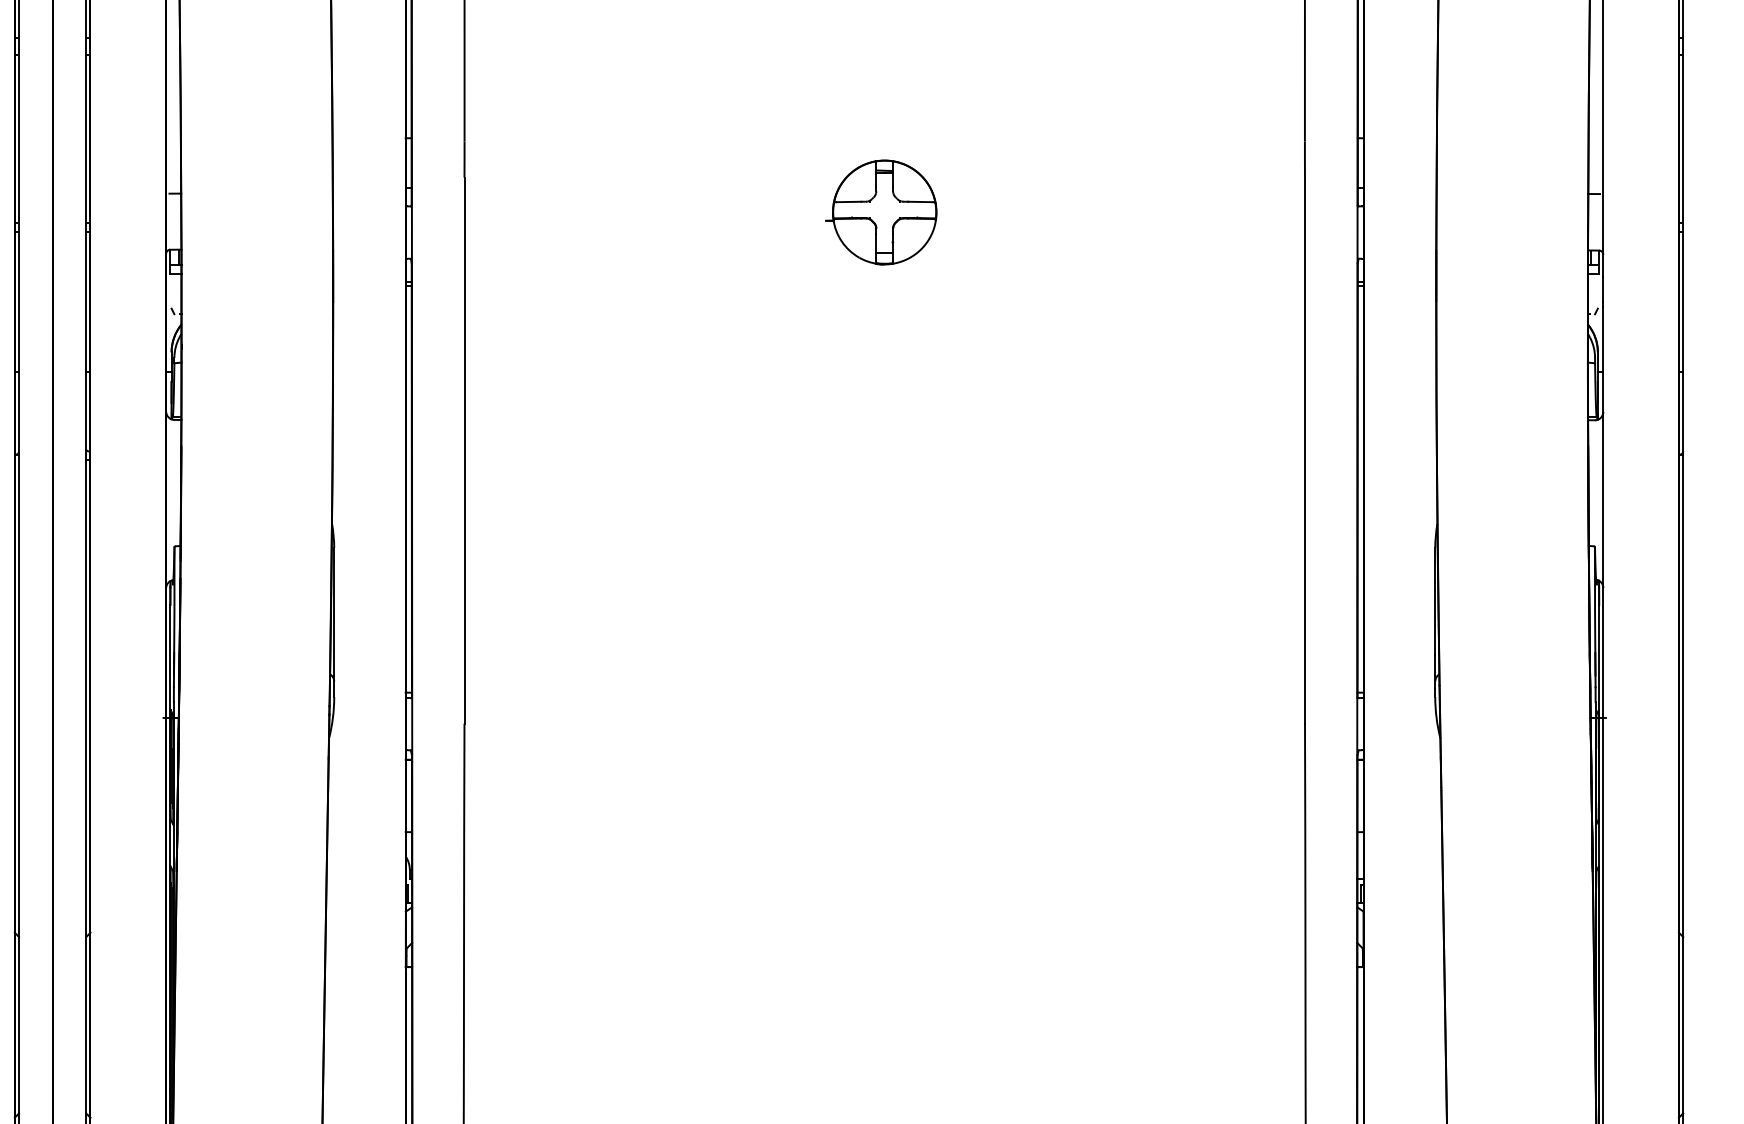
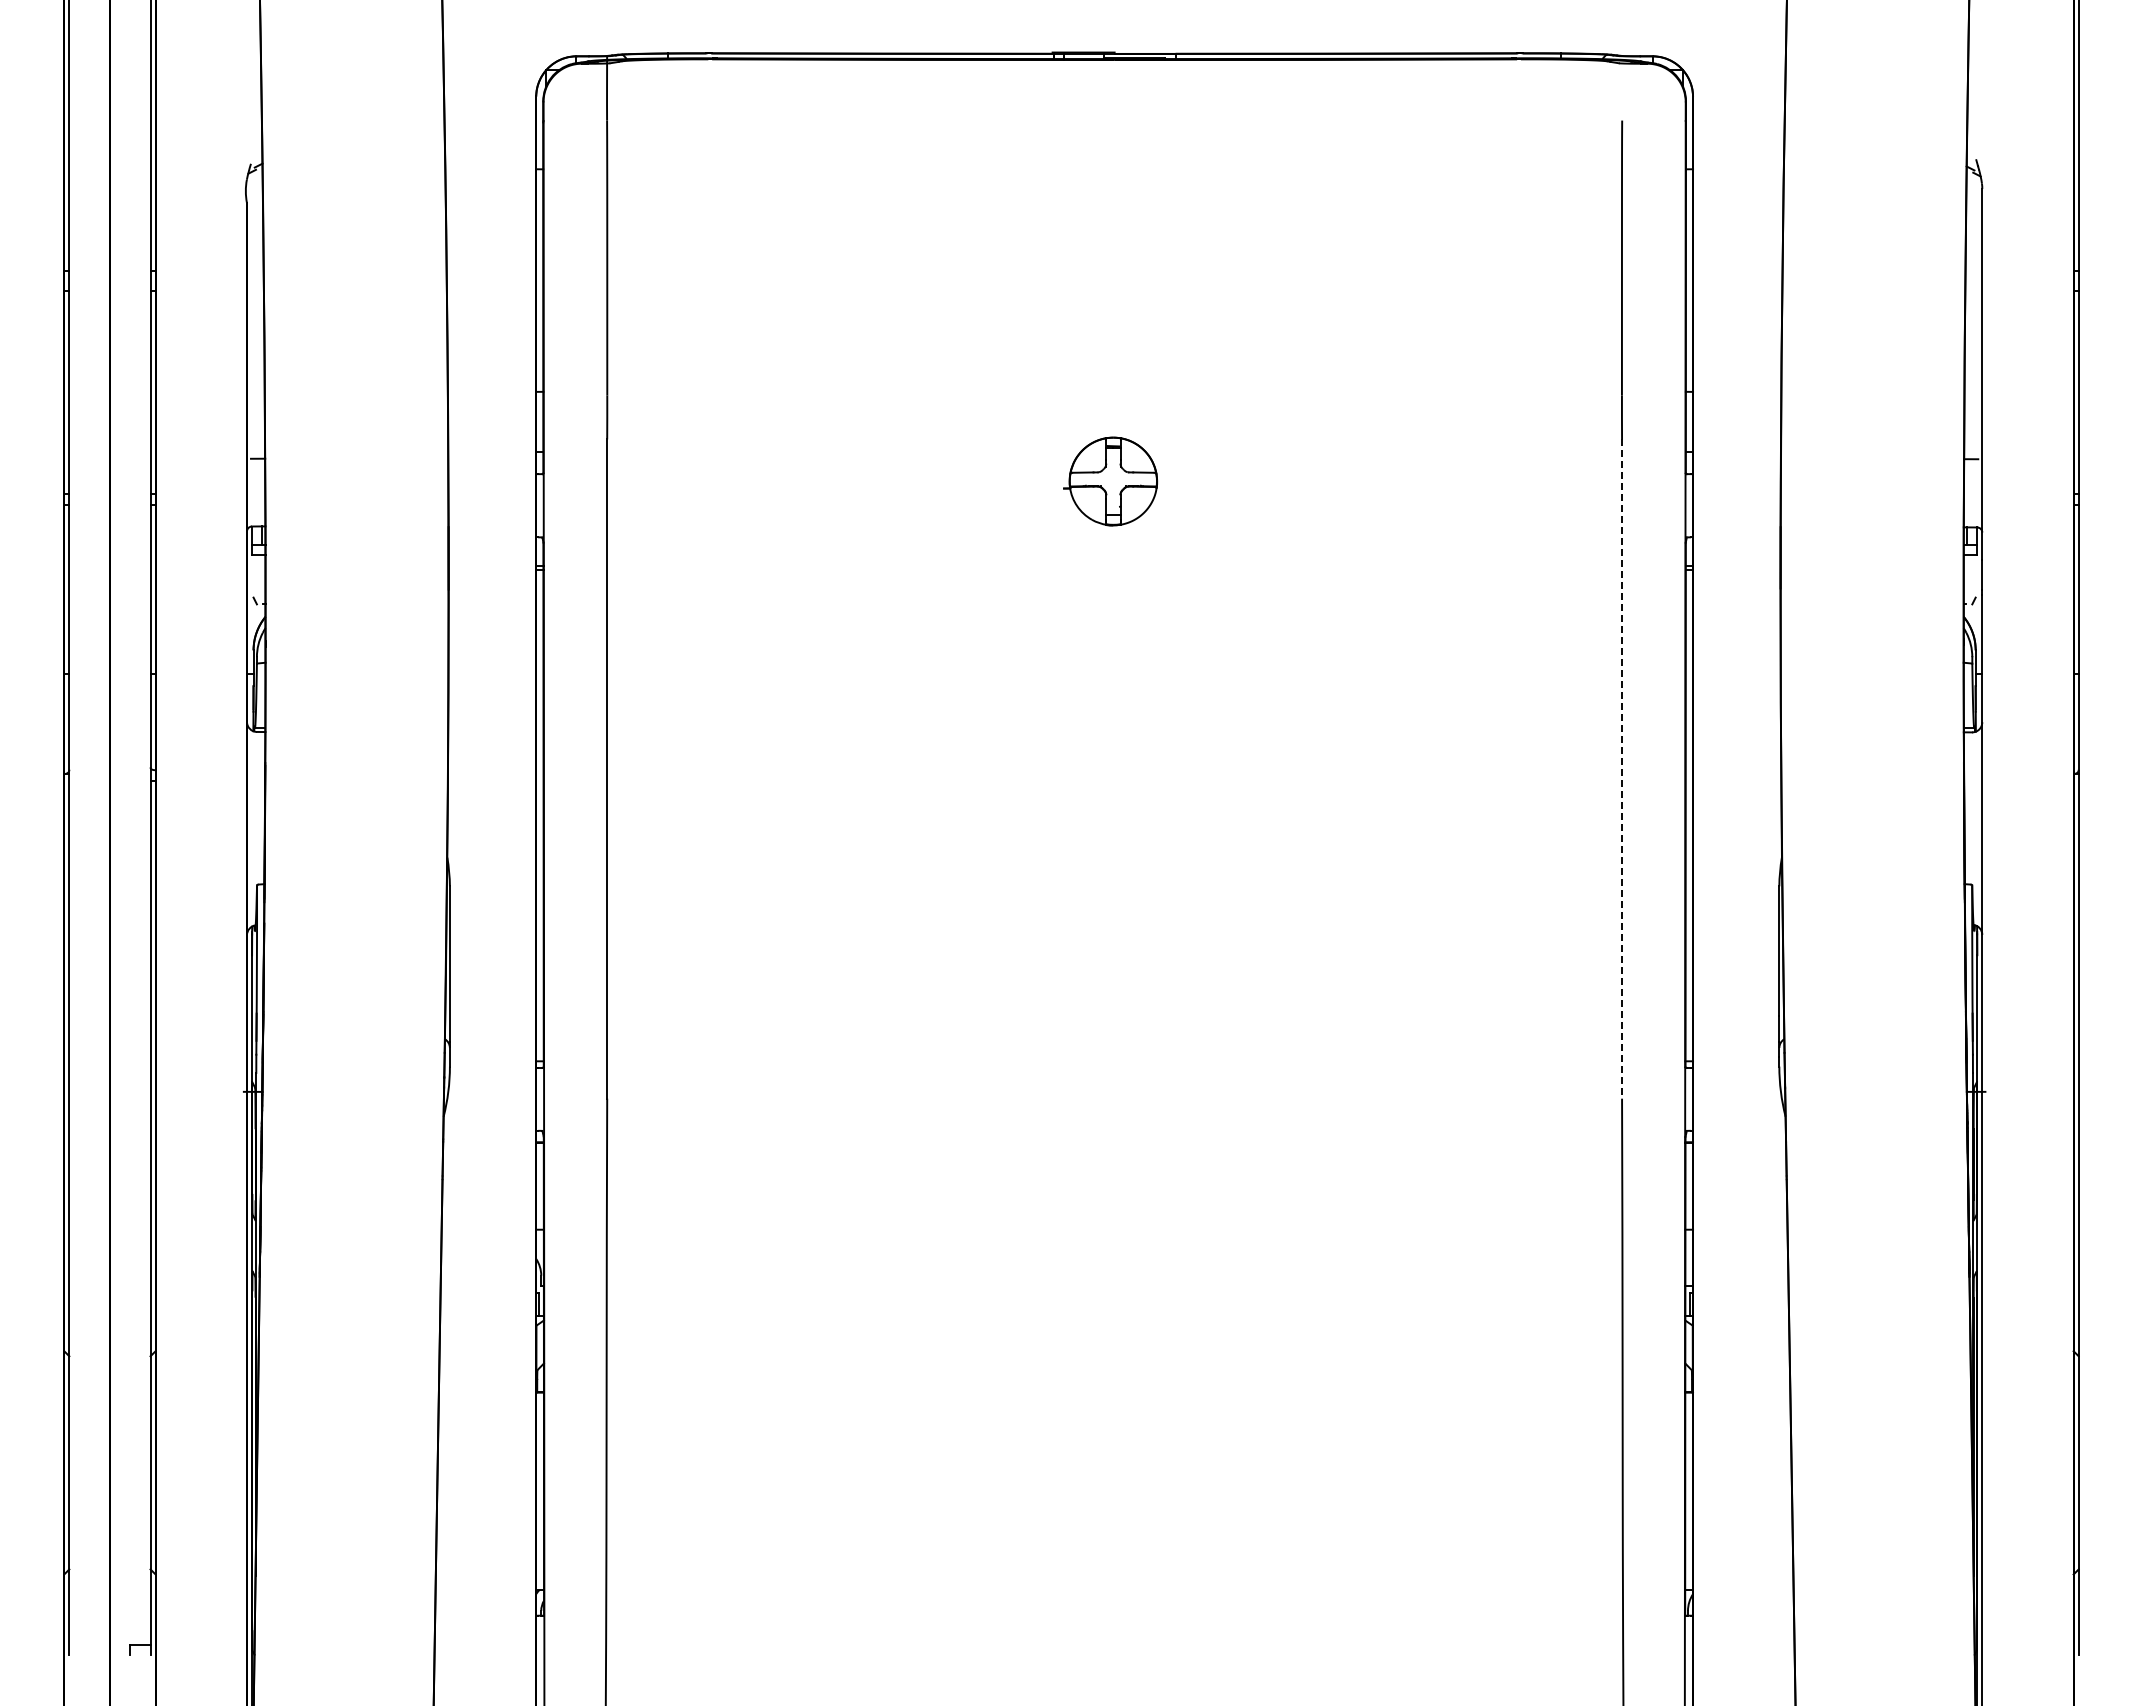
part: (881, 212) -> (1110, 481), size x0.7
line: (1305, 451) -> (1622, 769), solid -> dashed

